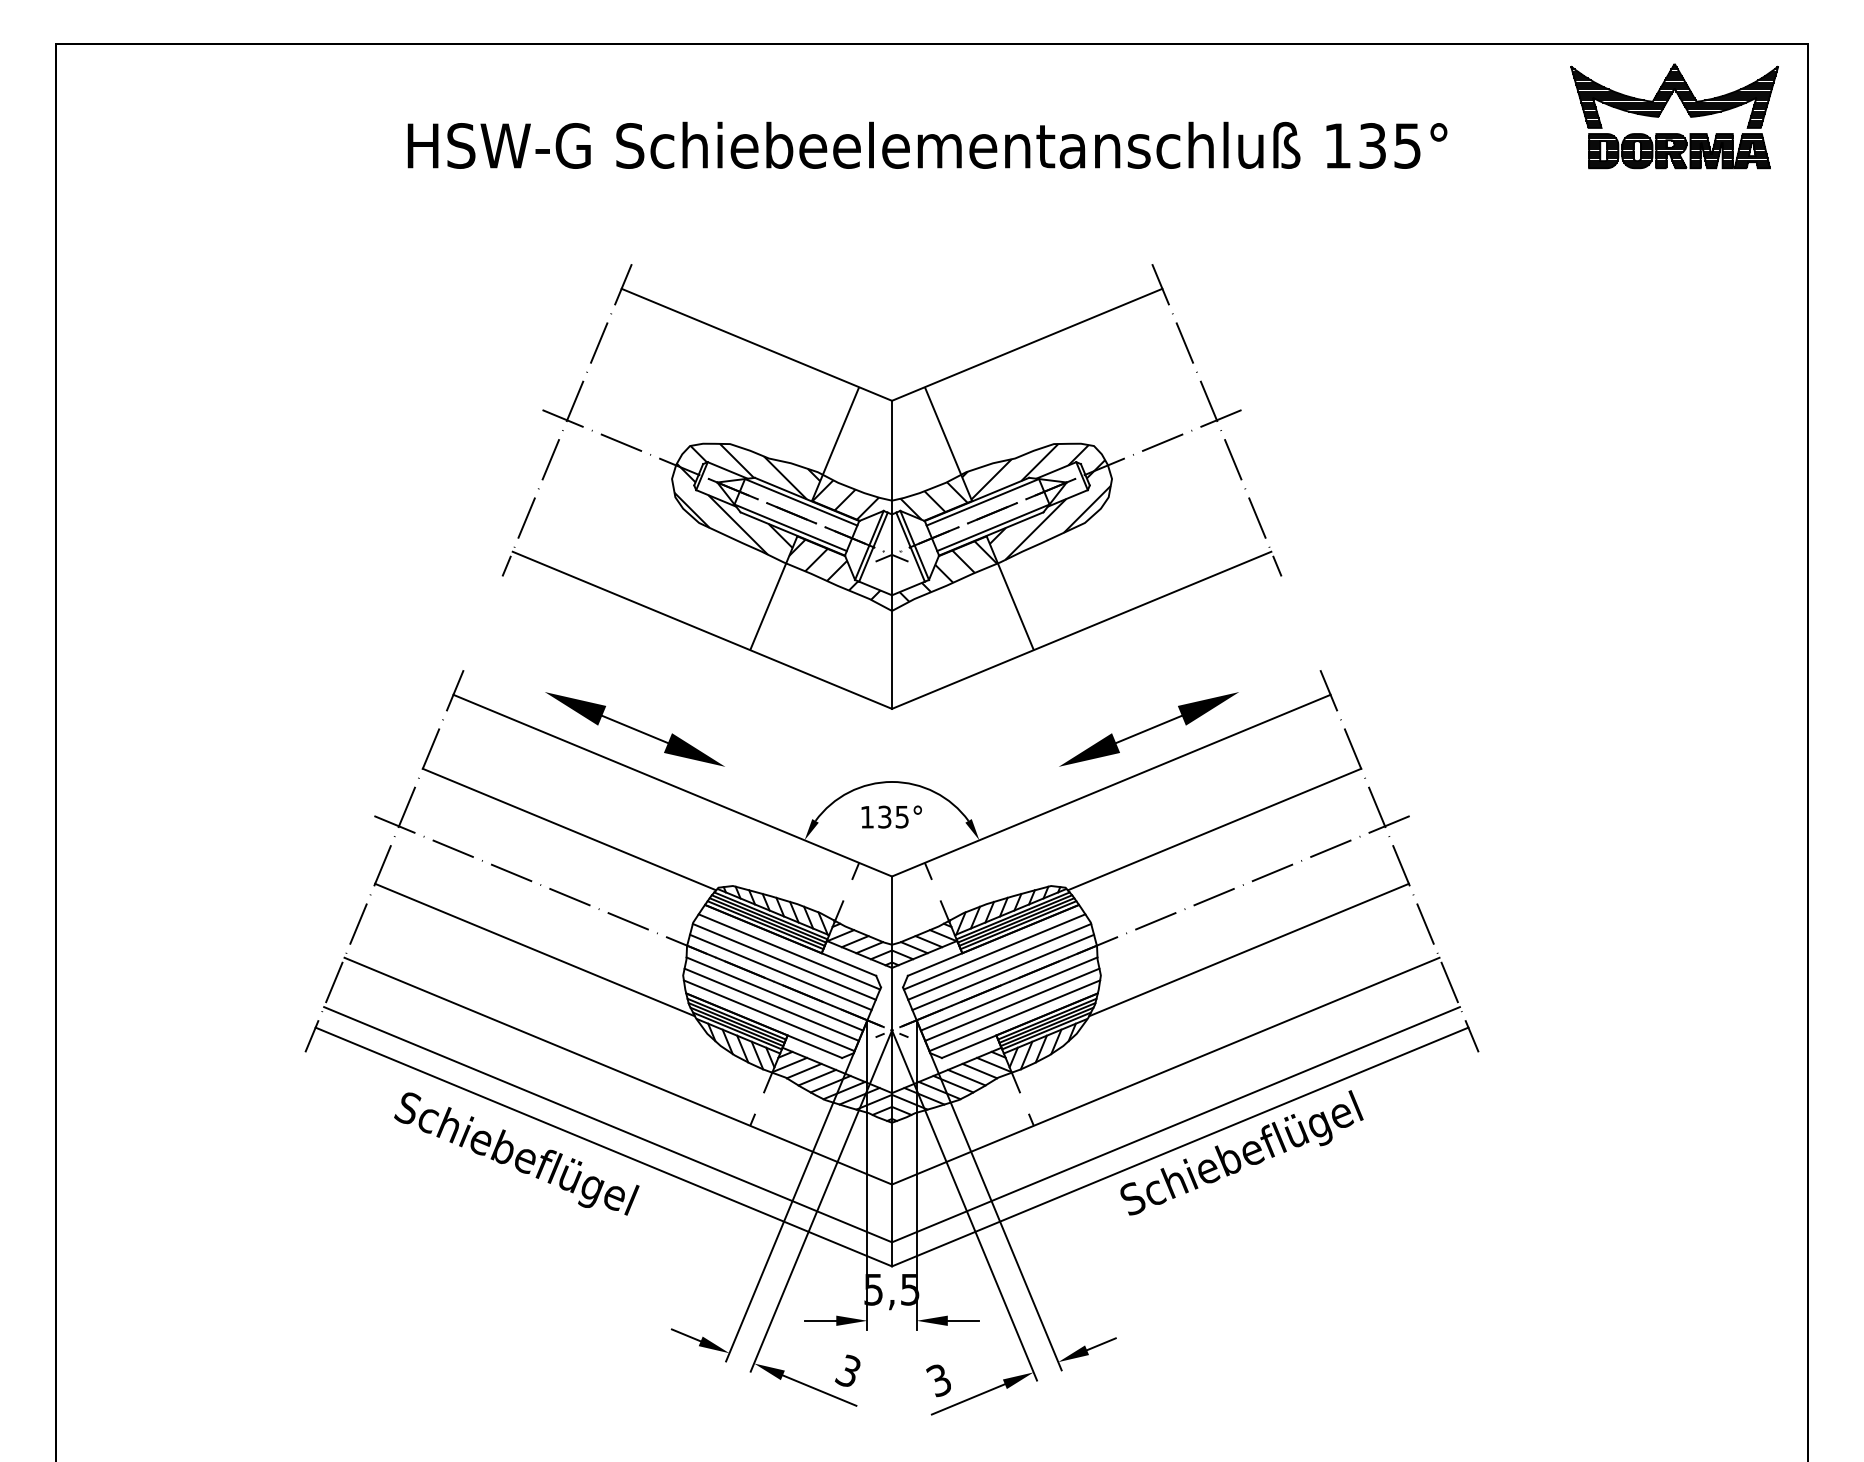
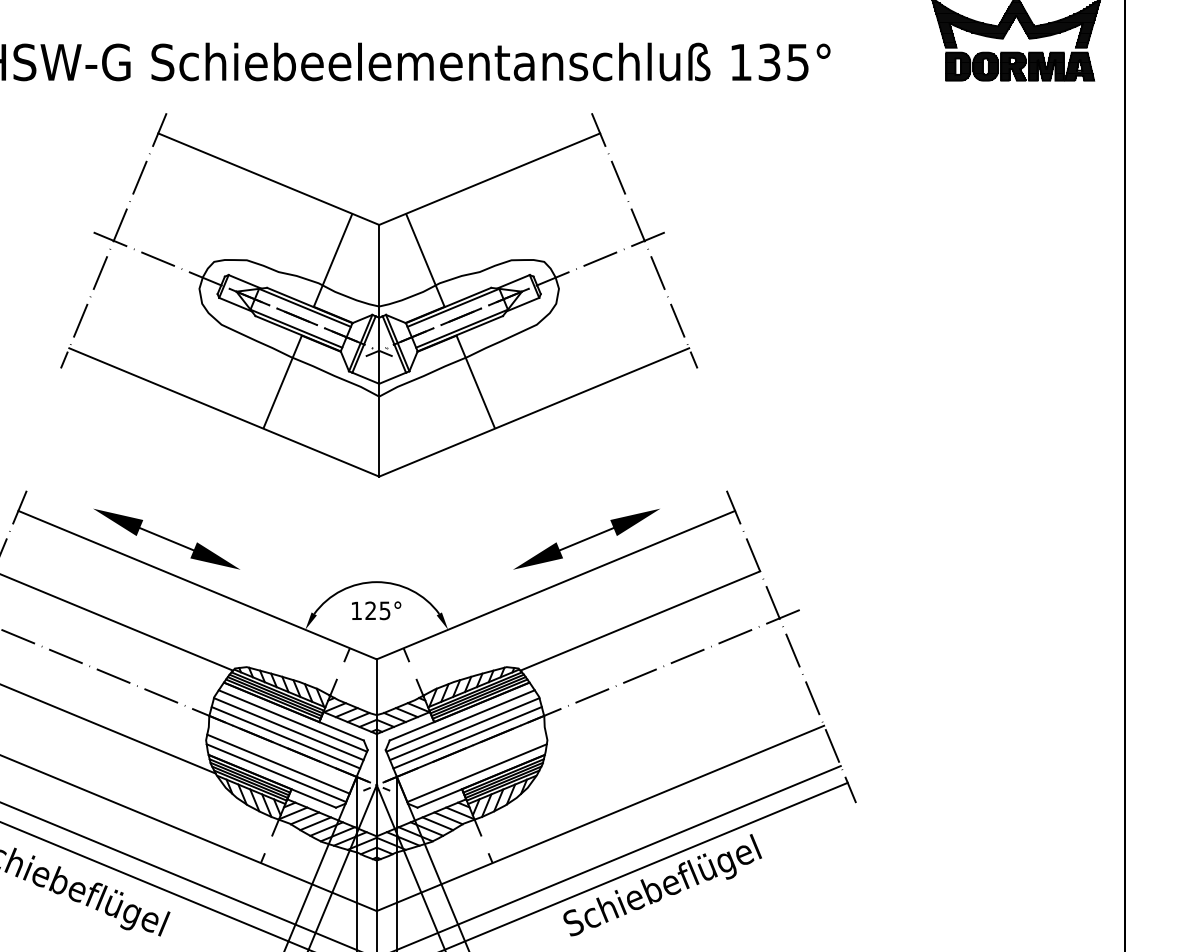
part: (891, 486) -> (378, 294), moved
text: (884, 817) -> (370, 611), 135° -> 125°
line: (1248, 949) -> (668, 719), removed
line: (774, 993) -> (280, 754), removed
line: (1008, 993) -> (471, 754), removed
line: (1012, 1004) -> (475, 763), removed

